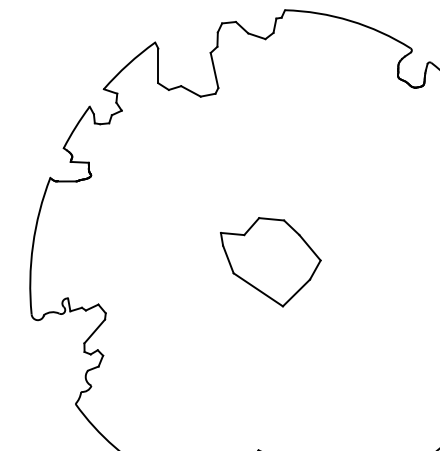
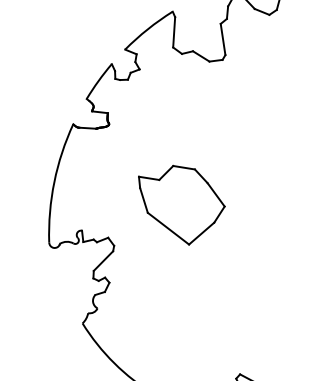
part: (270, 262) -> (180, 205), moved

